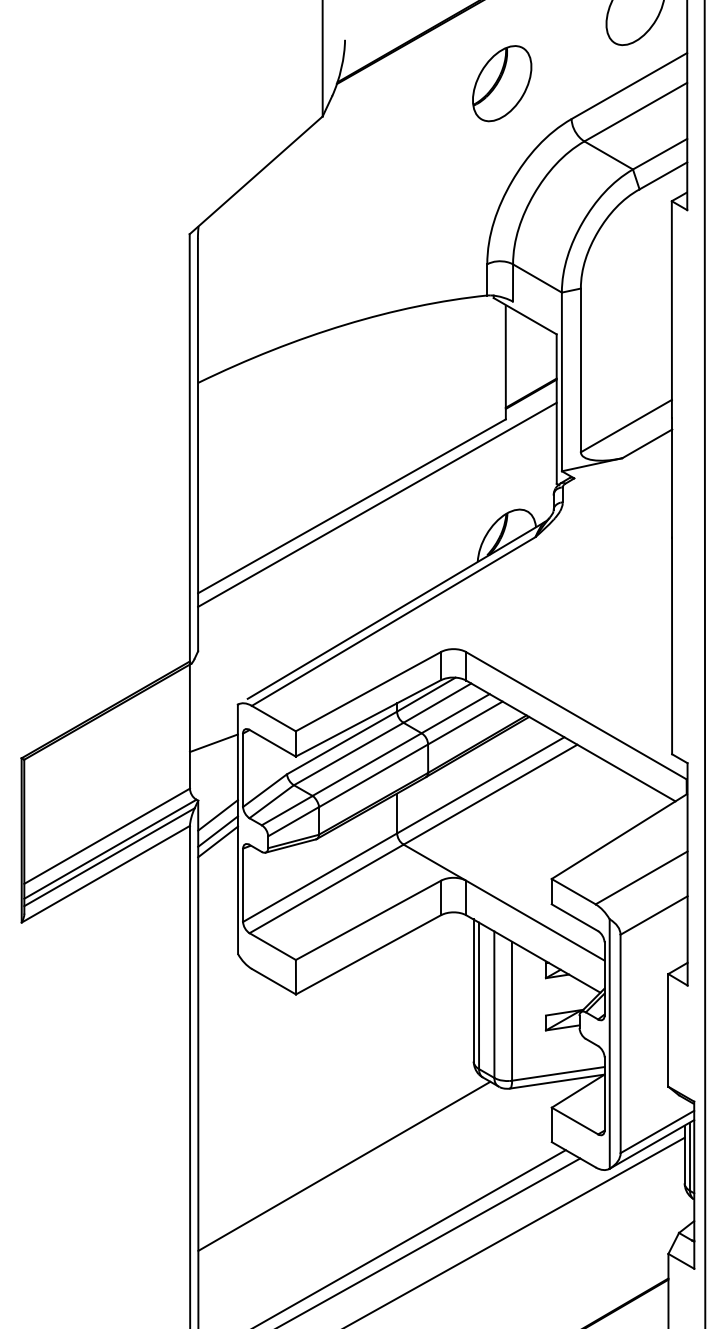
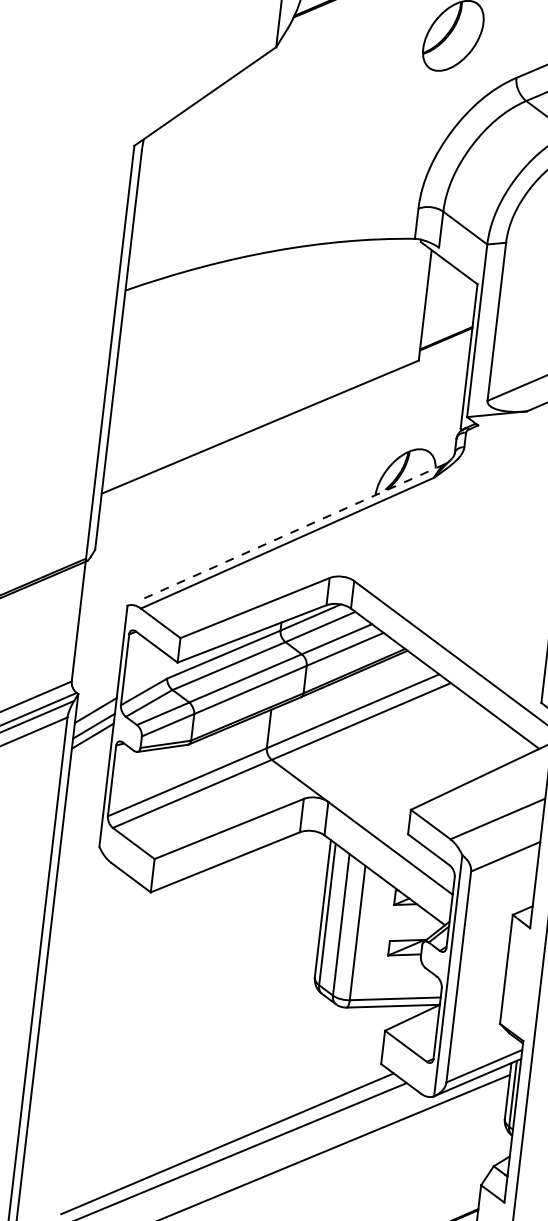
line: (377, 504) -> (285, 428), removed
line: (396, 610) -> (291, 532), solid -> dashed
line: (213, 743) -> (99, 640), removed
line: (344, 1165) -> (178, 1063), removed

